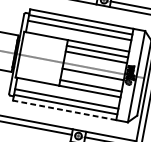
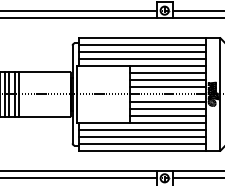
line: (78, 36) -> (142, 59), added
line: (95, 63) -> (168, 87), added
line: (92, 80) -> (168, 108), added
line: (67, 93) -> (142, 129), added
line: (64, 110) -> (142, 150), dashed -> solid

